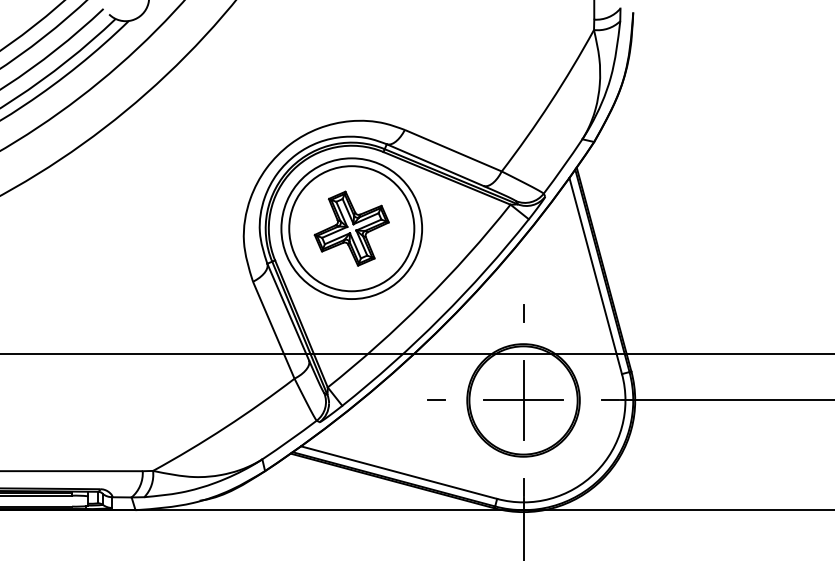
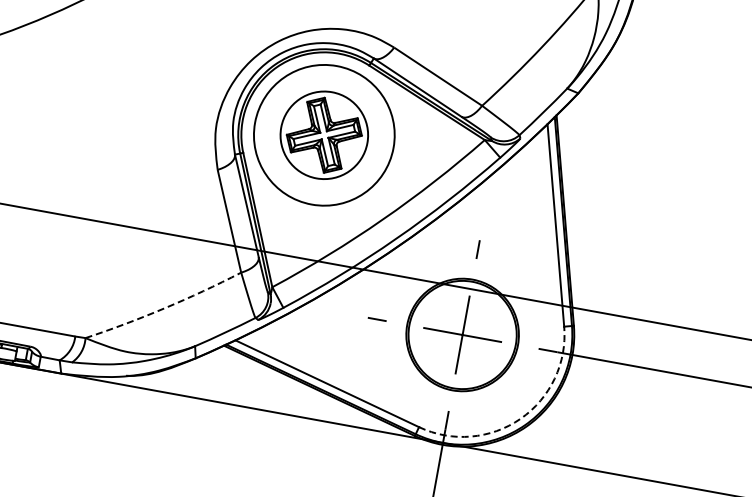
circle: (351, 228) -> (324, 135), size x0.7
arc: (225, 427) -> (164, 308), solid -> dashed
arc: (595, 472) -> (520, 418), solid -> dashed

